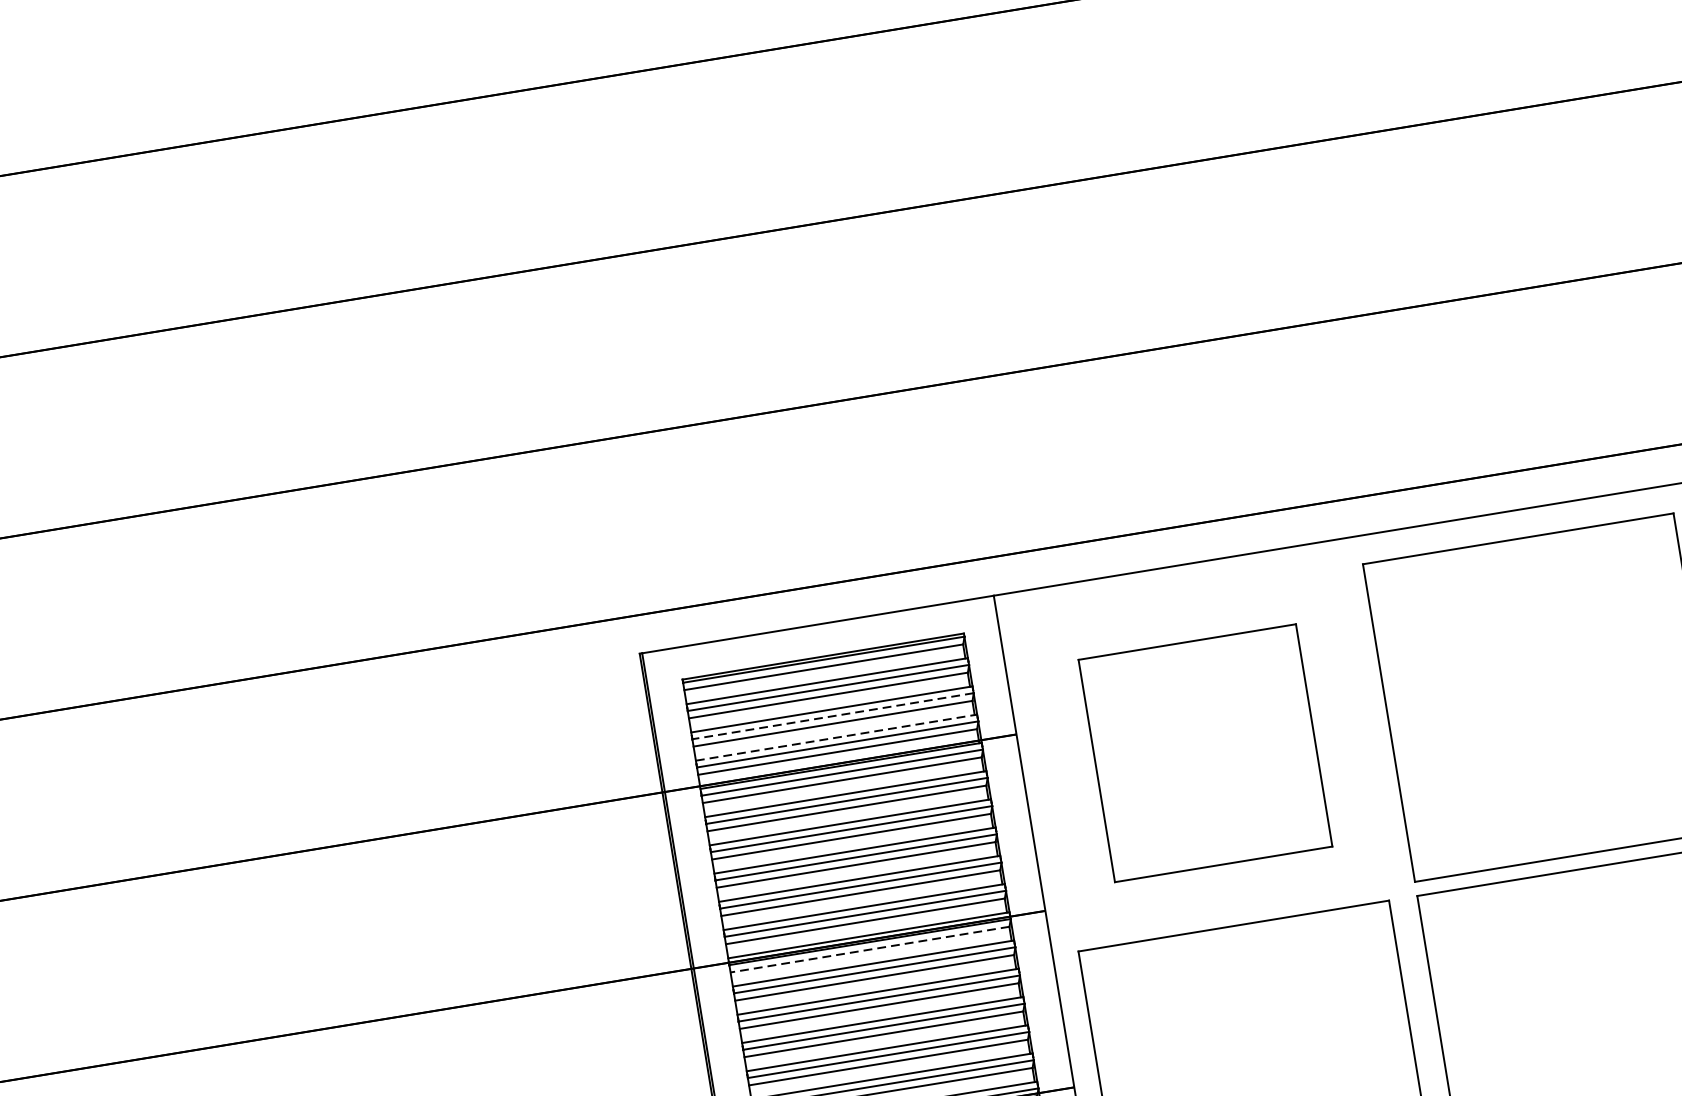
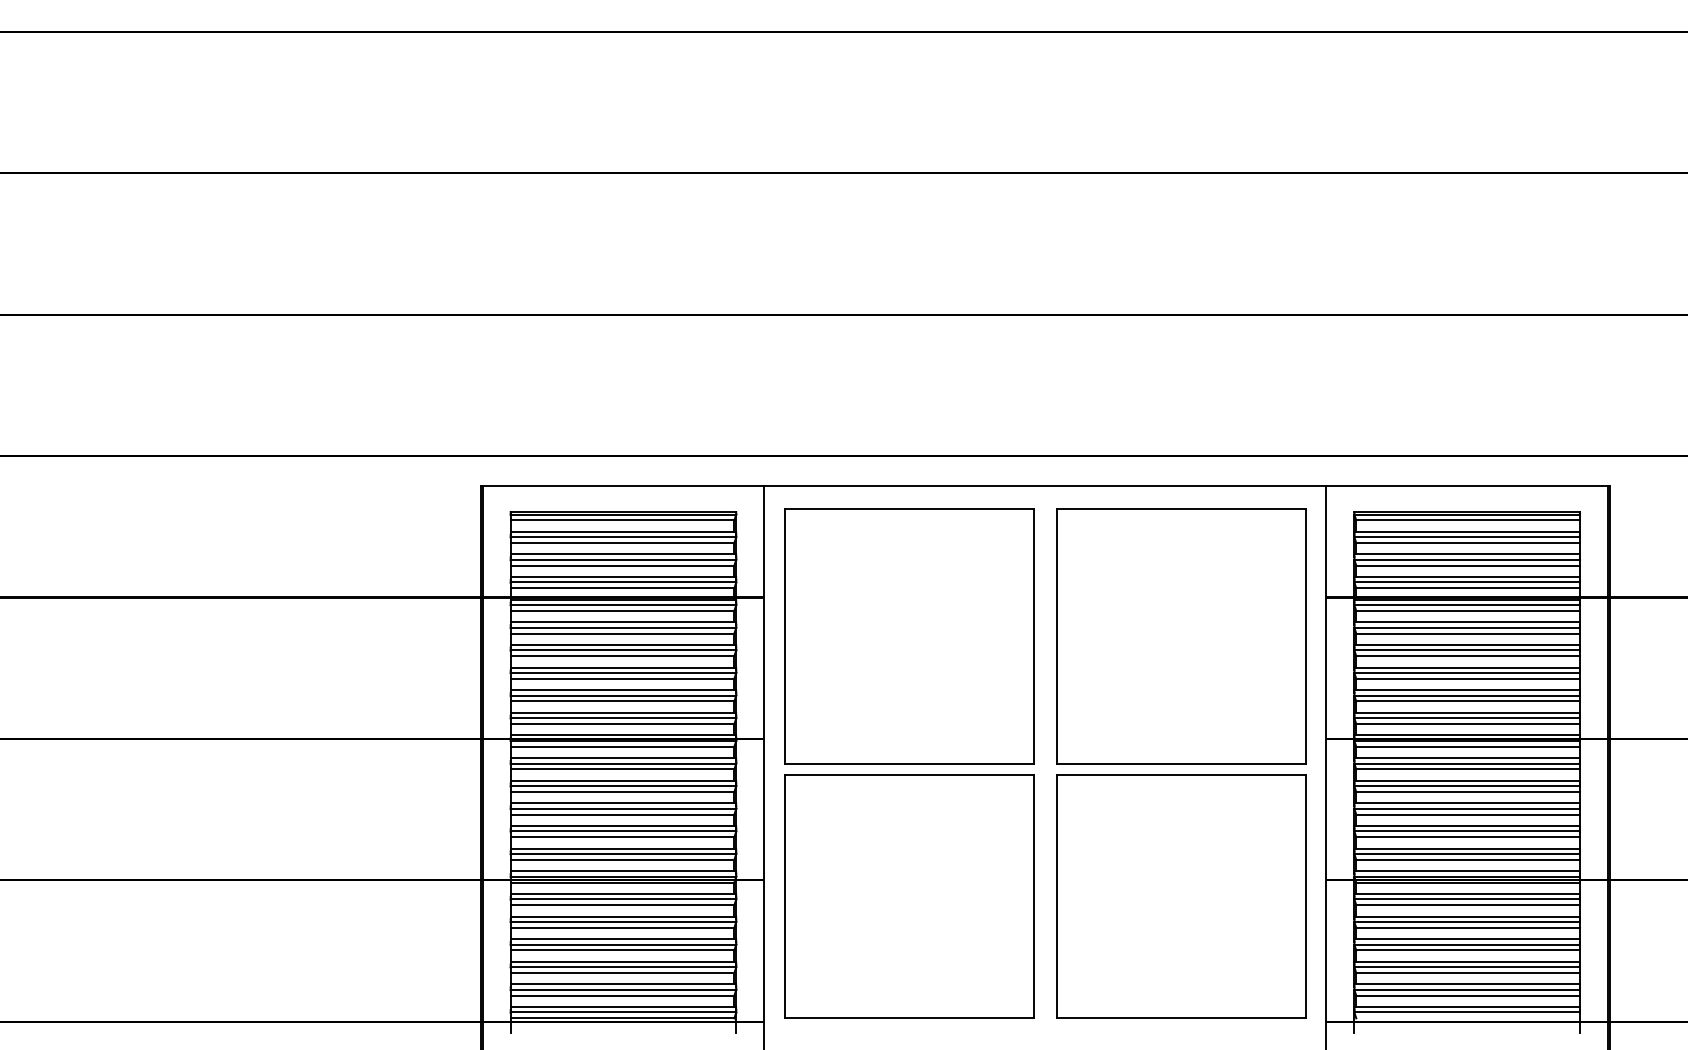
line: (833, 715) -> (623, 559), dashed -> solid
line: (836, 738) -> (623, 577), dashed -> solid
part: (1205, 753) -> (909, 636), size x1.43
line: (869, 949) -> (622, 746), dashed -> solid

